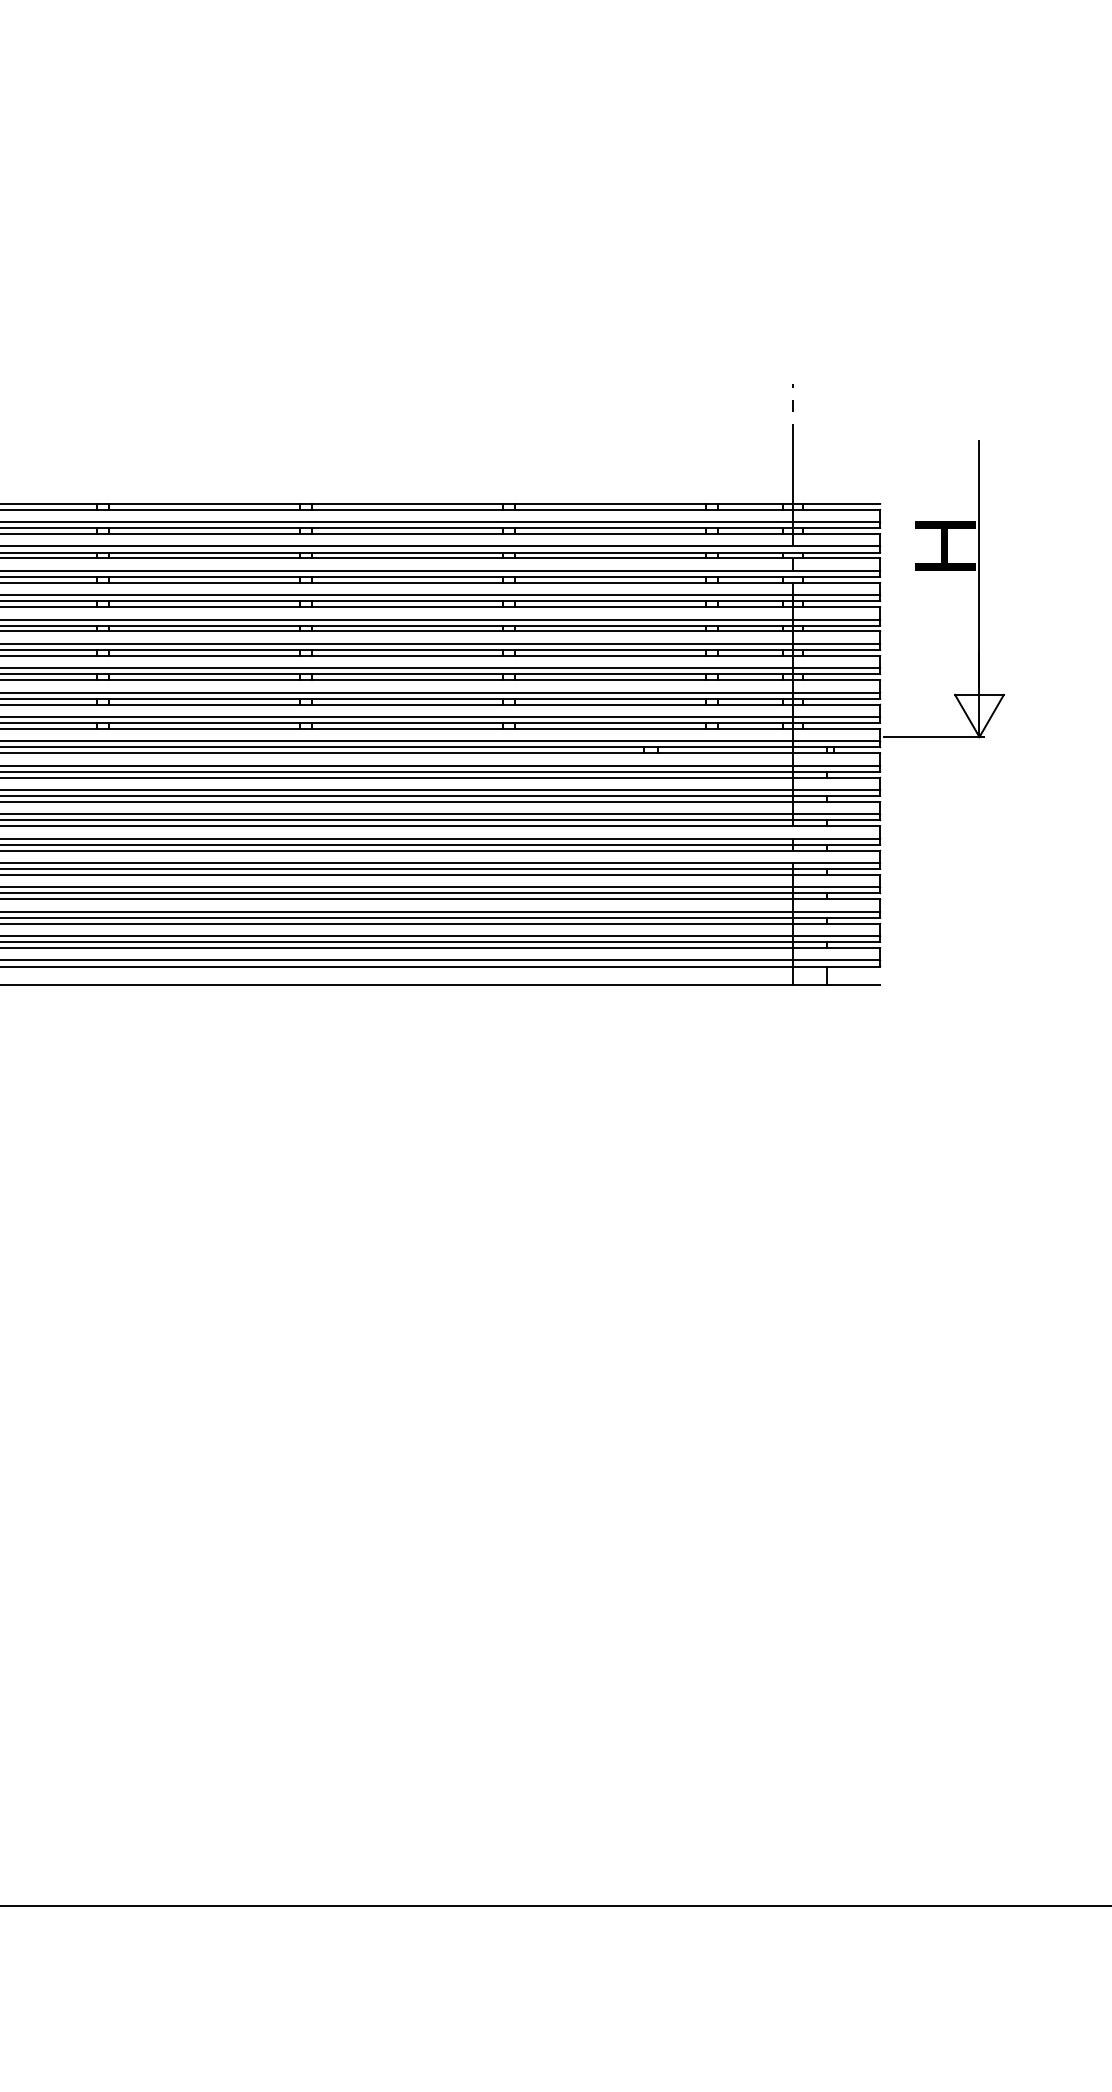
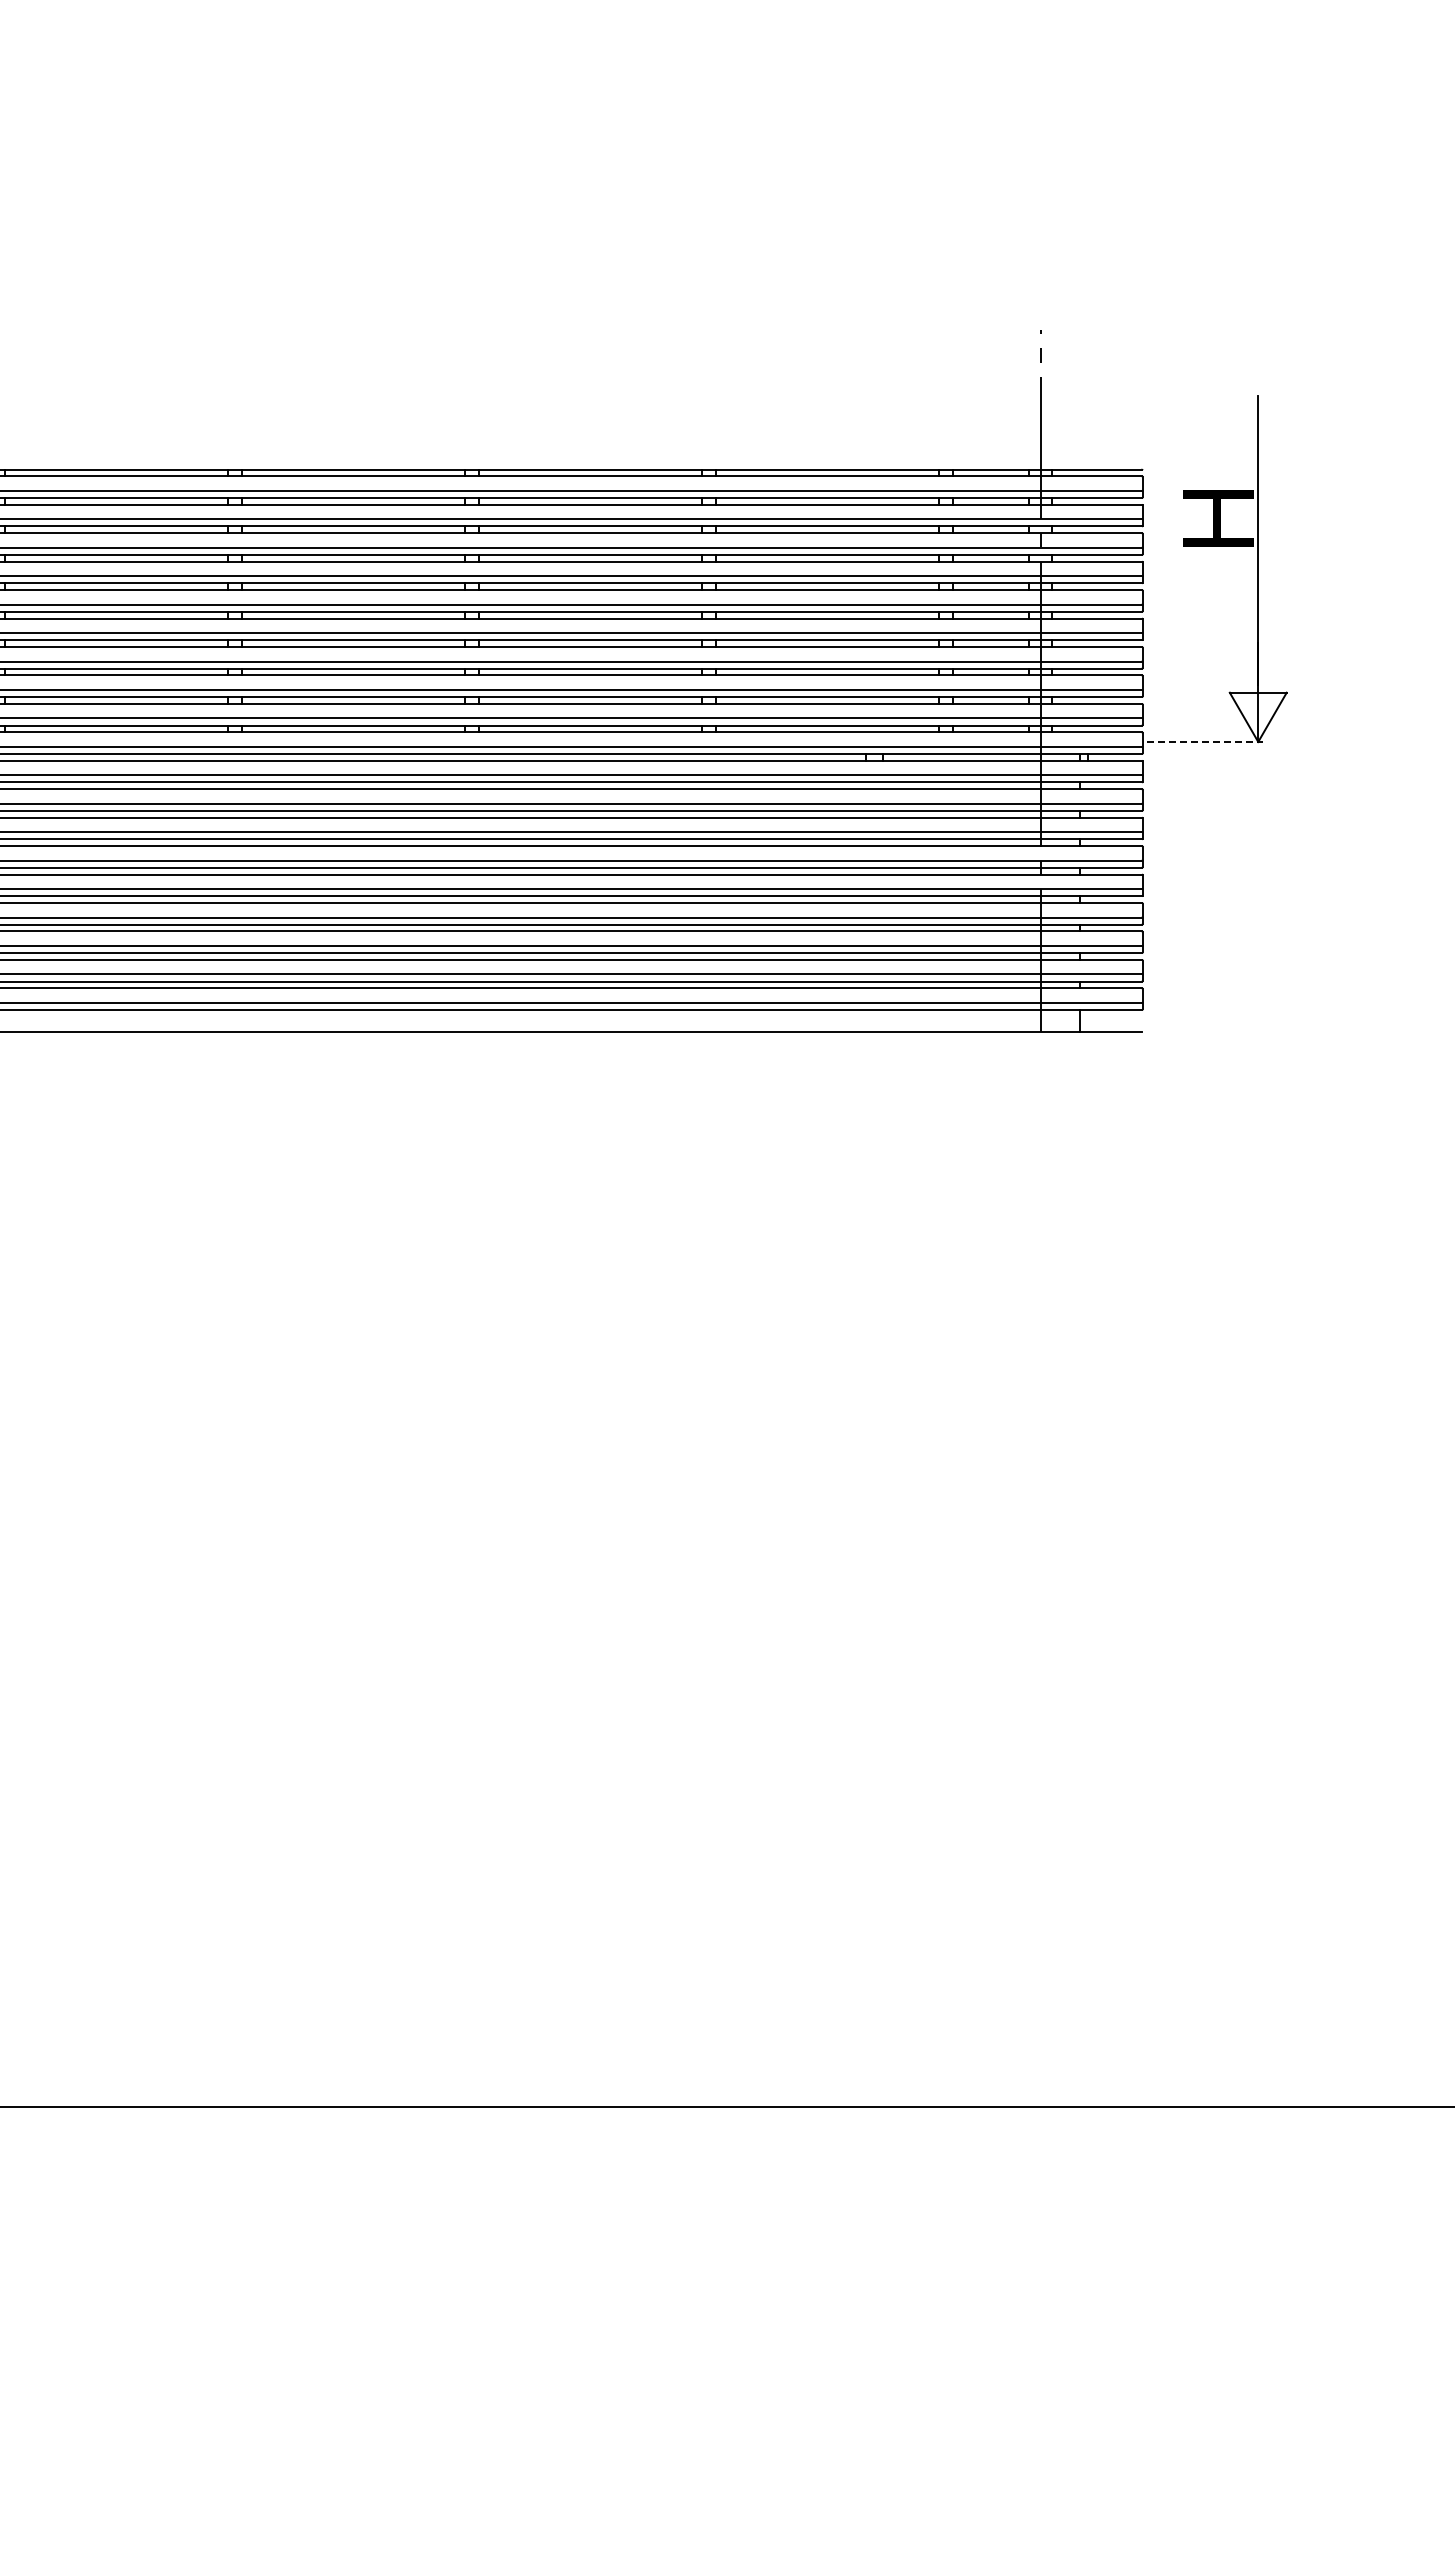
line: (934, 736) -> (1205, 741), solid -> dashed

